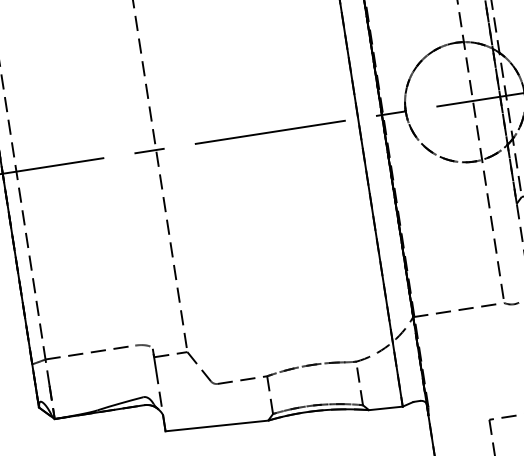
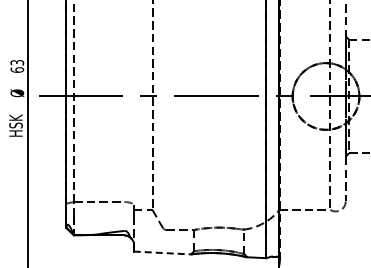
line: (217, 426) -> (162, 253), solid -> dashed

